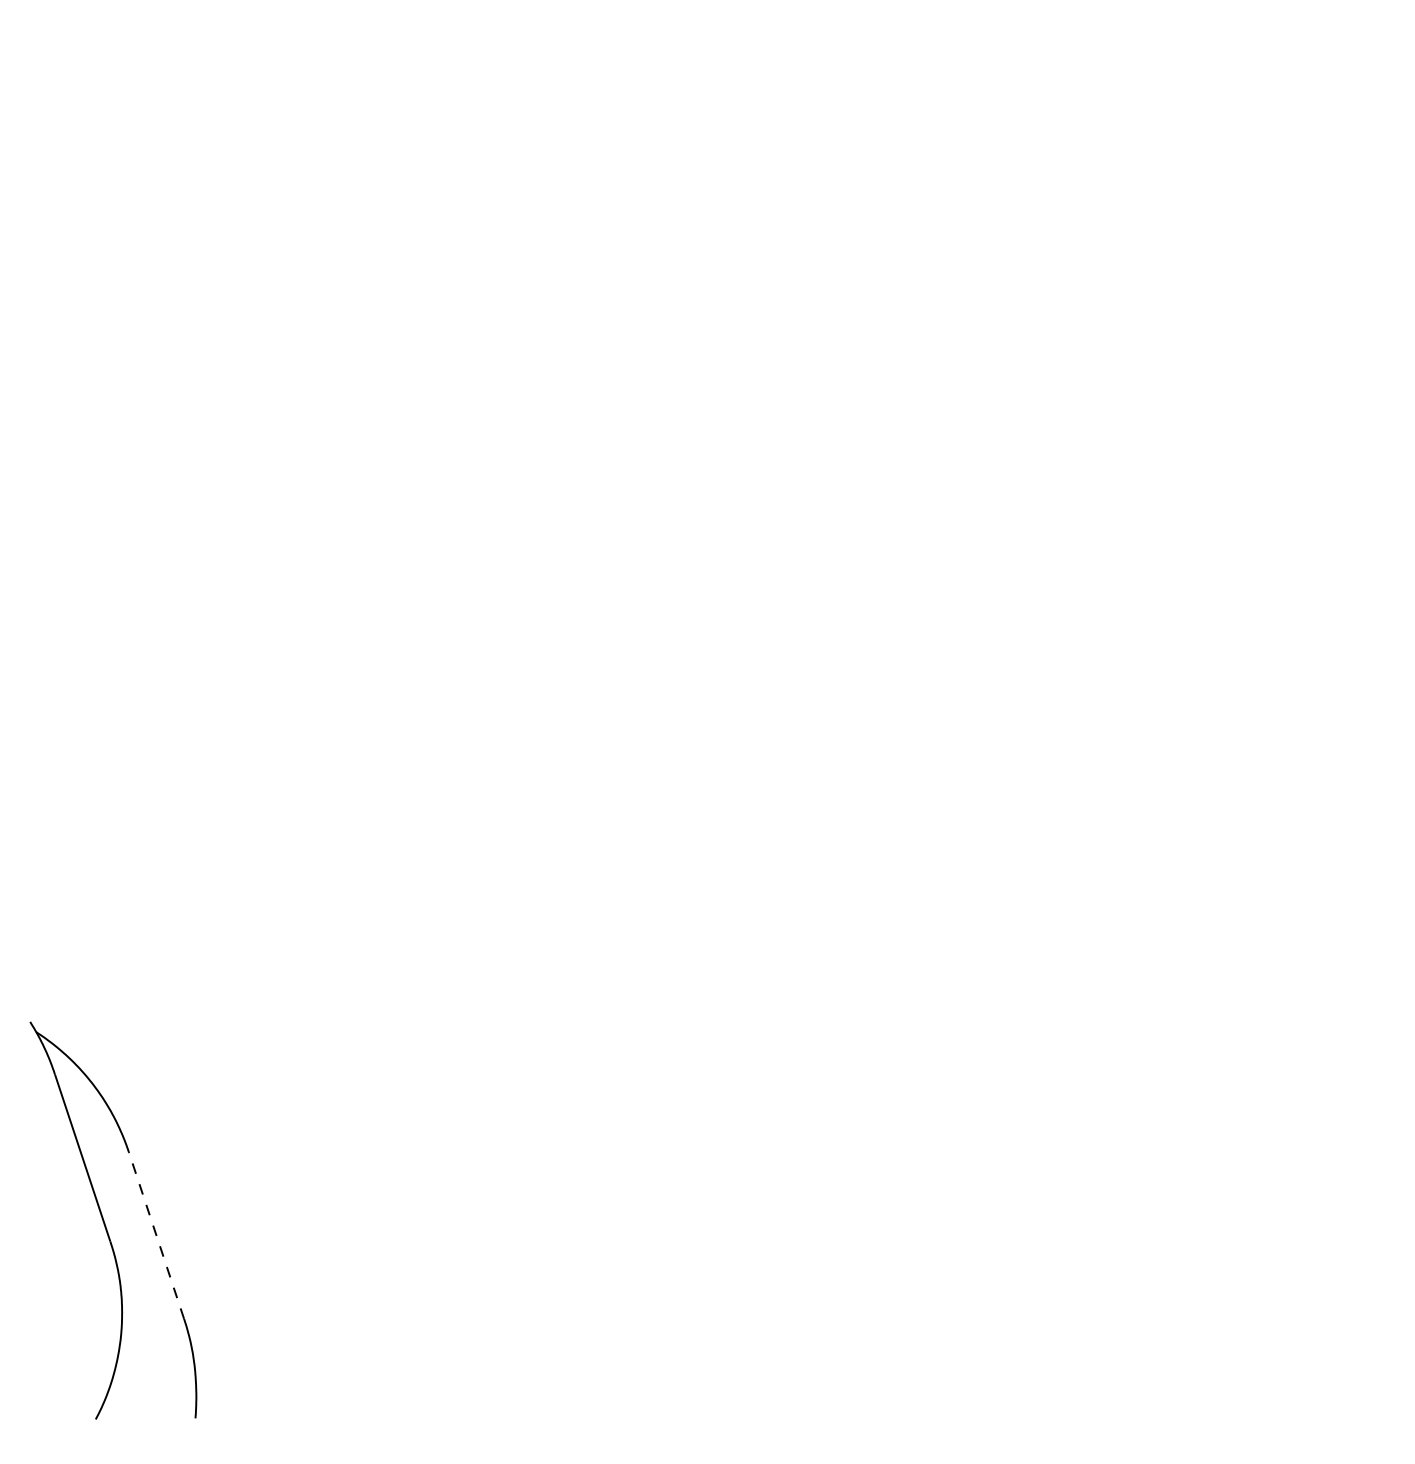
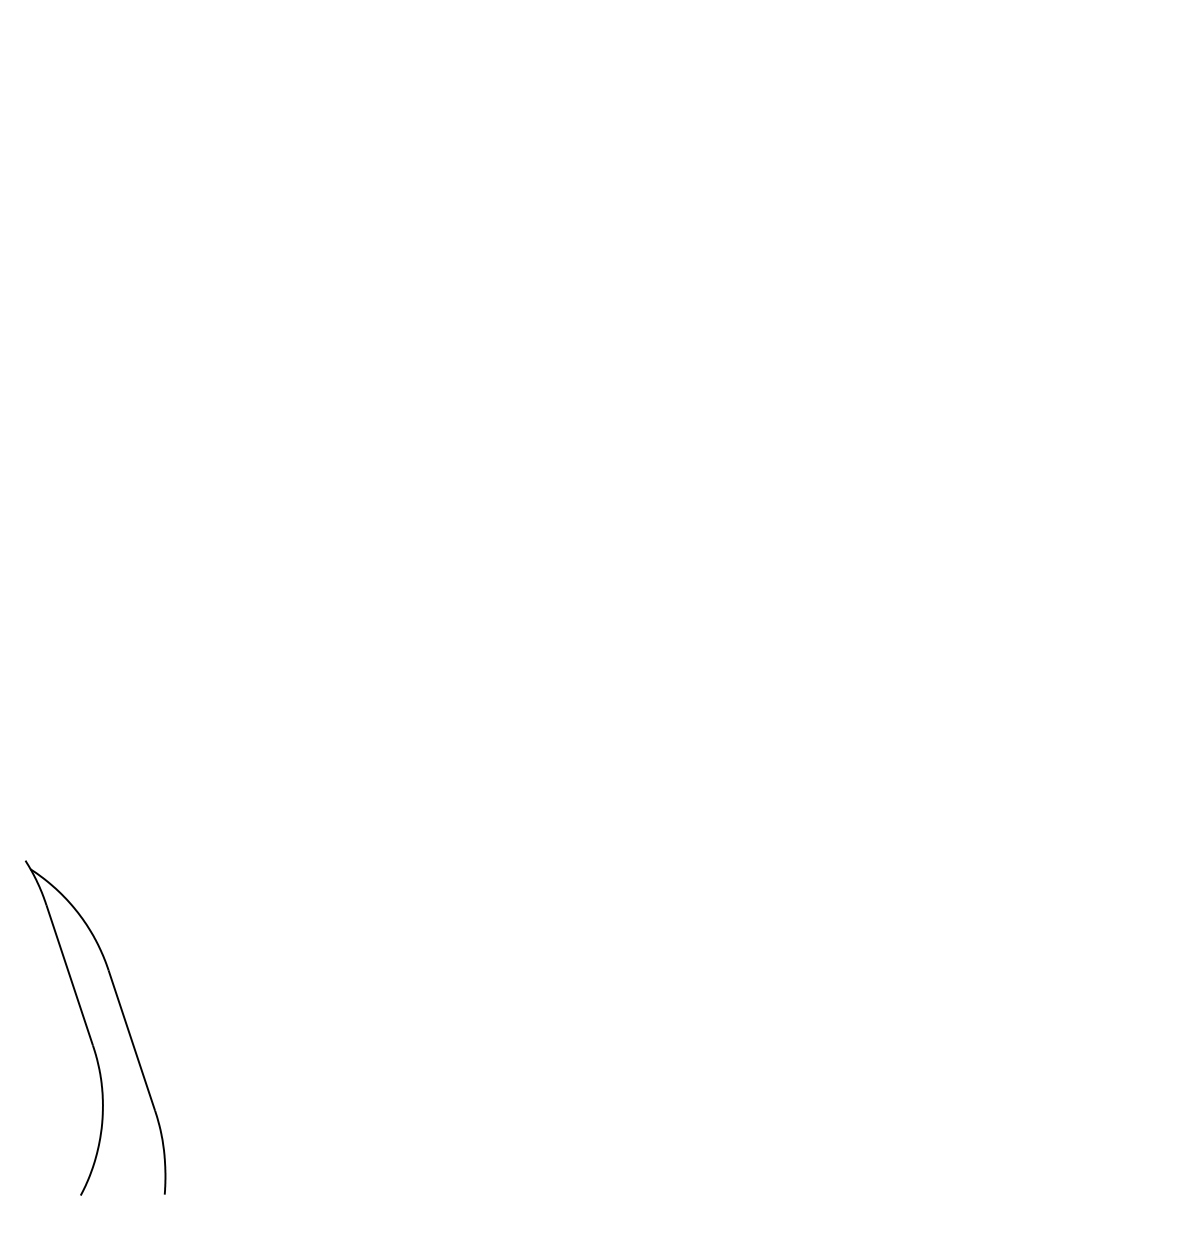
line: (156, 1235) -> (131, 1040), dashed -> solid

